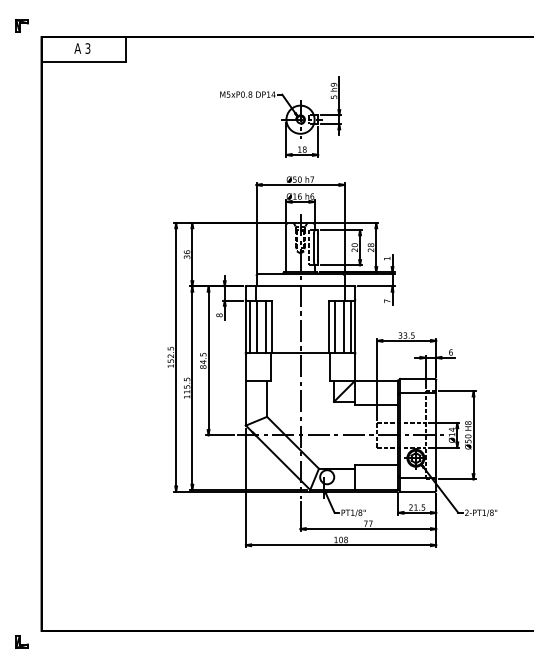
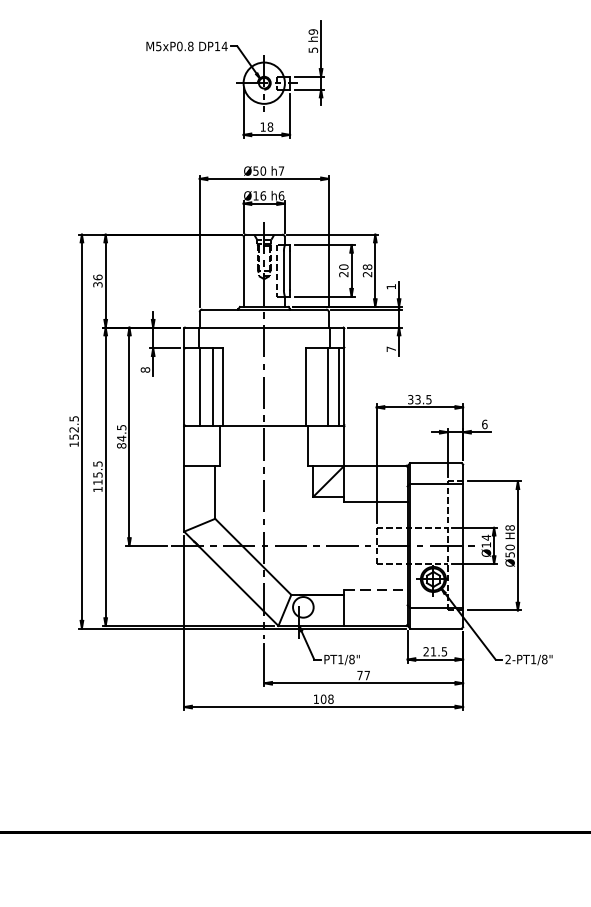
line: (249, 326) -> (189, 386), removed
line: (335, 326) -> (315, 386), removed
line: (376, 465) -> (375, 590), solid -> dashed

